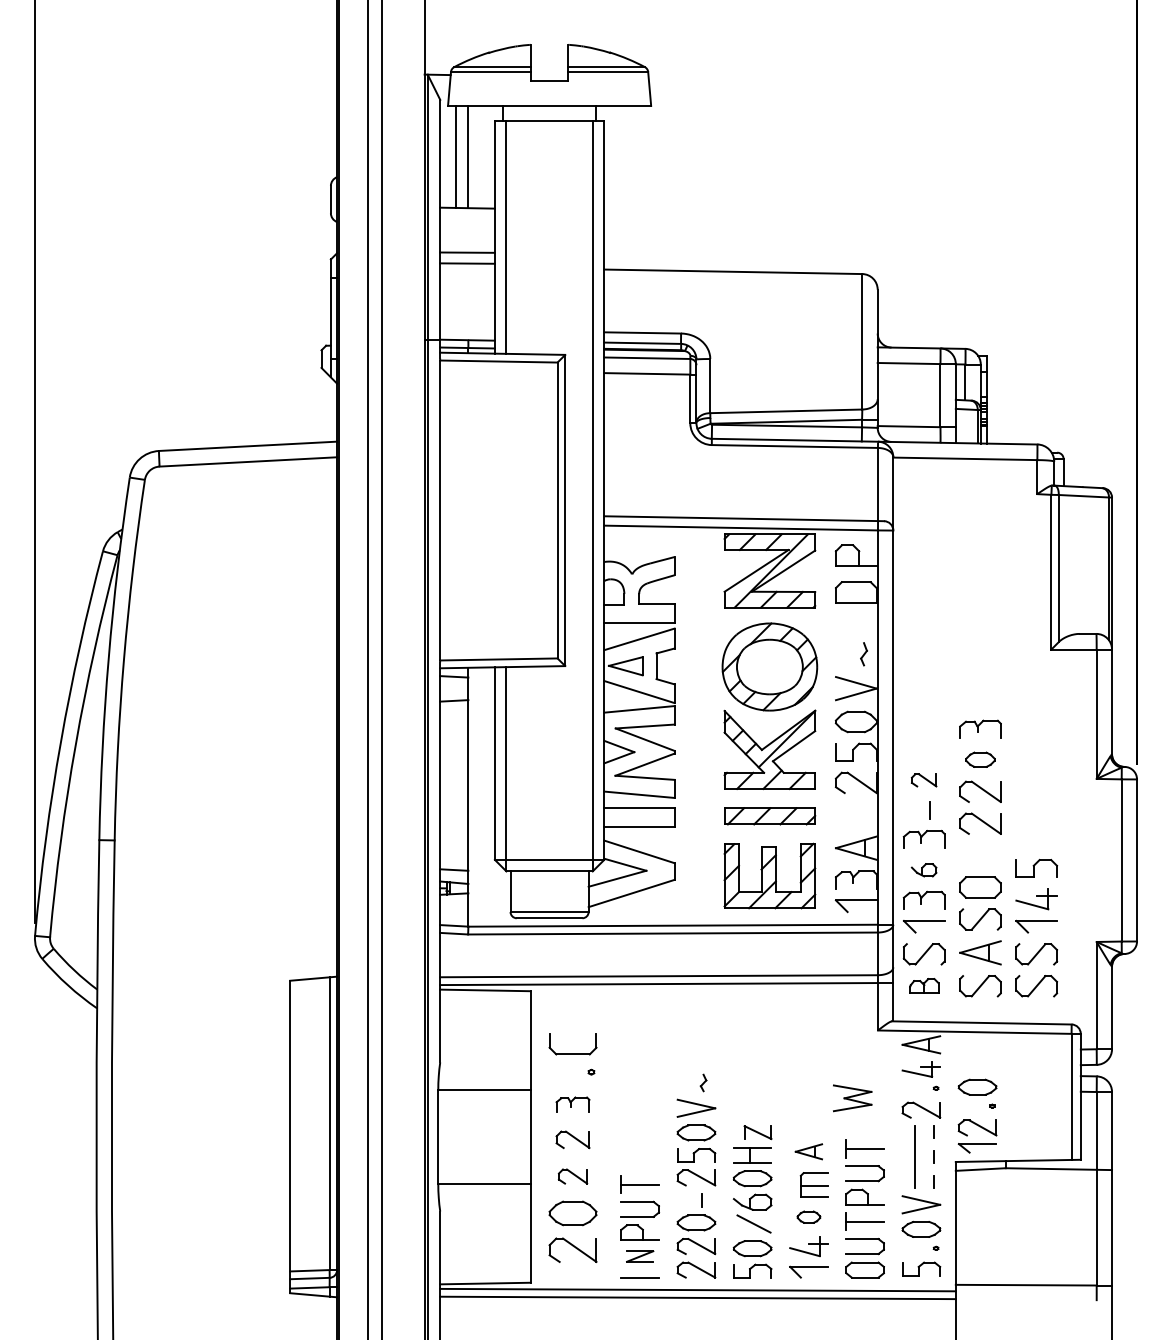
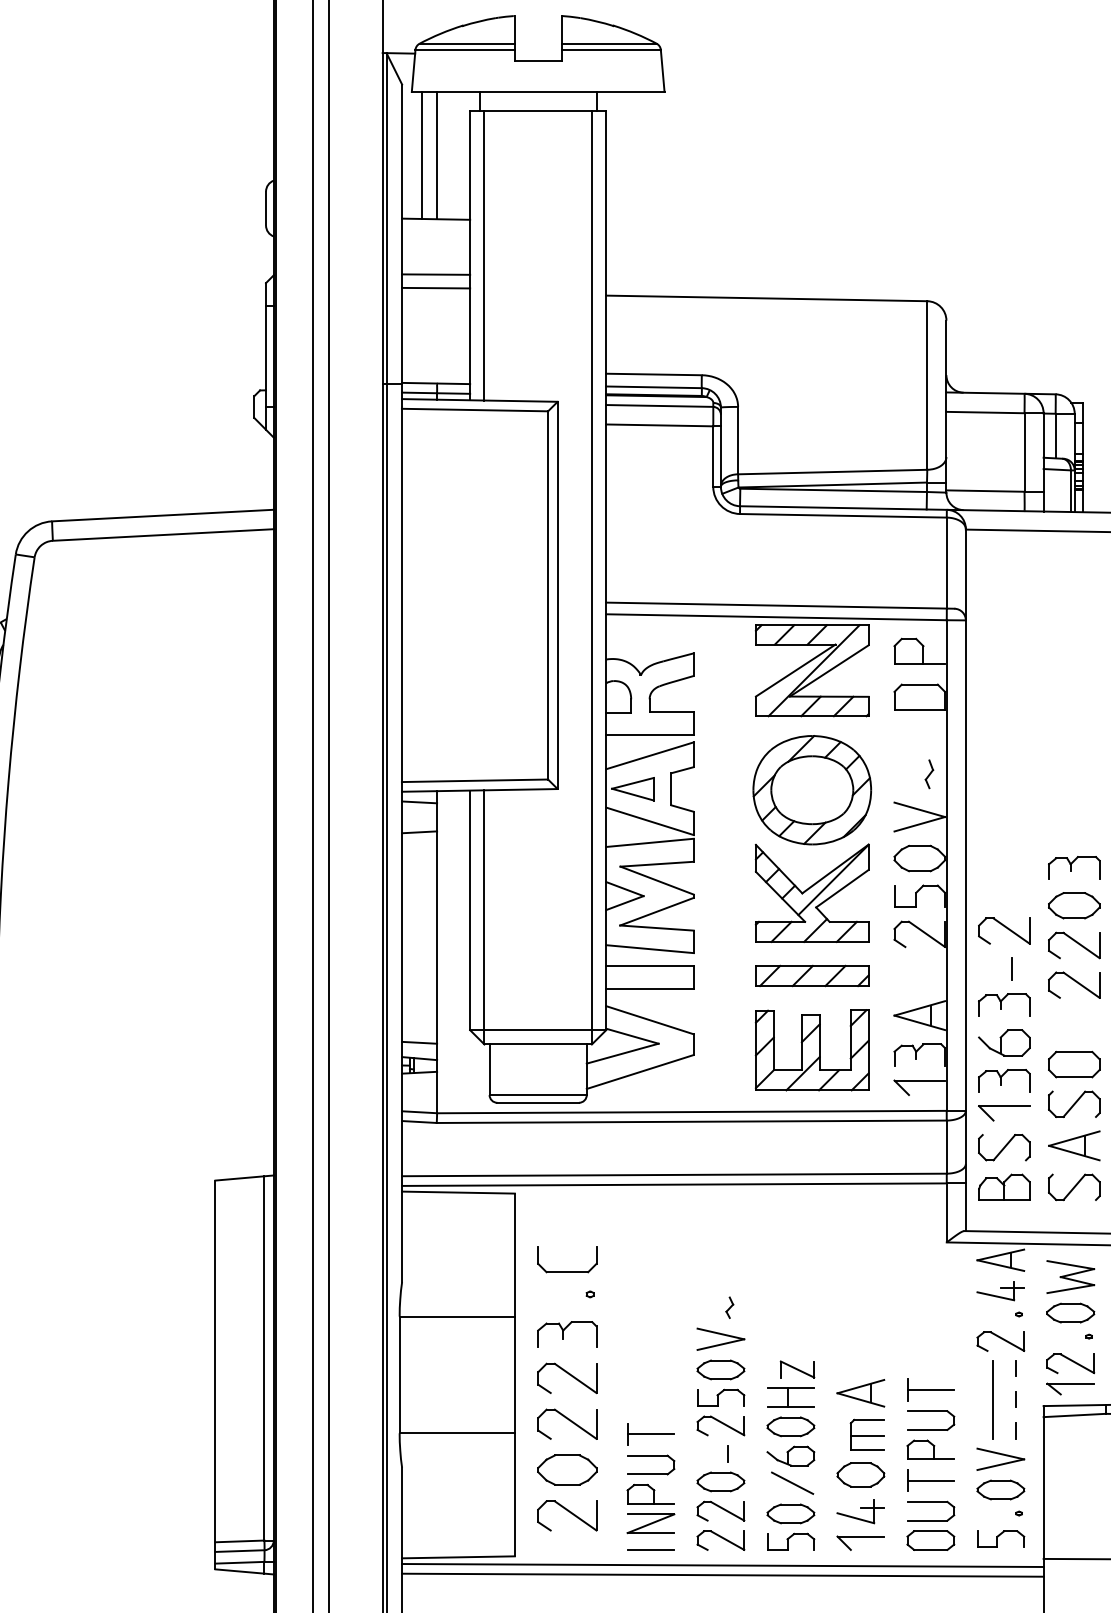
part: (980, 759) -> (1074, 905), size x1.43
part: (923, 780) -> (1003, 931), size x1.67
part: (923, 870) -> (1003, 1043), size x1.67
part: (924, 985) -> (1004, 1186), size x1.43
part: (852, 1098) -> (1070, 1277), moved
part: (572, 1104) -> (566, 1334), size x1.43
part: (572, 1139) -> (566, 1378), size x1.43
part: (808, 1151) -> (860, 1393), size x1.43
part: (572, 1176) -> (566, 1424), size x1.67
part: (808, 1216) -> (860, 1473), size x1.67
part: (639, 1256) -> (650, 1523), size x1.43

